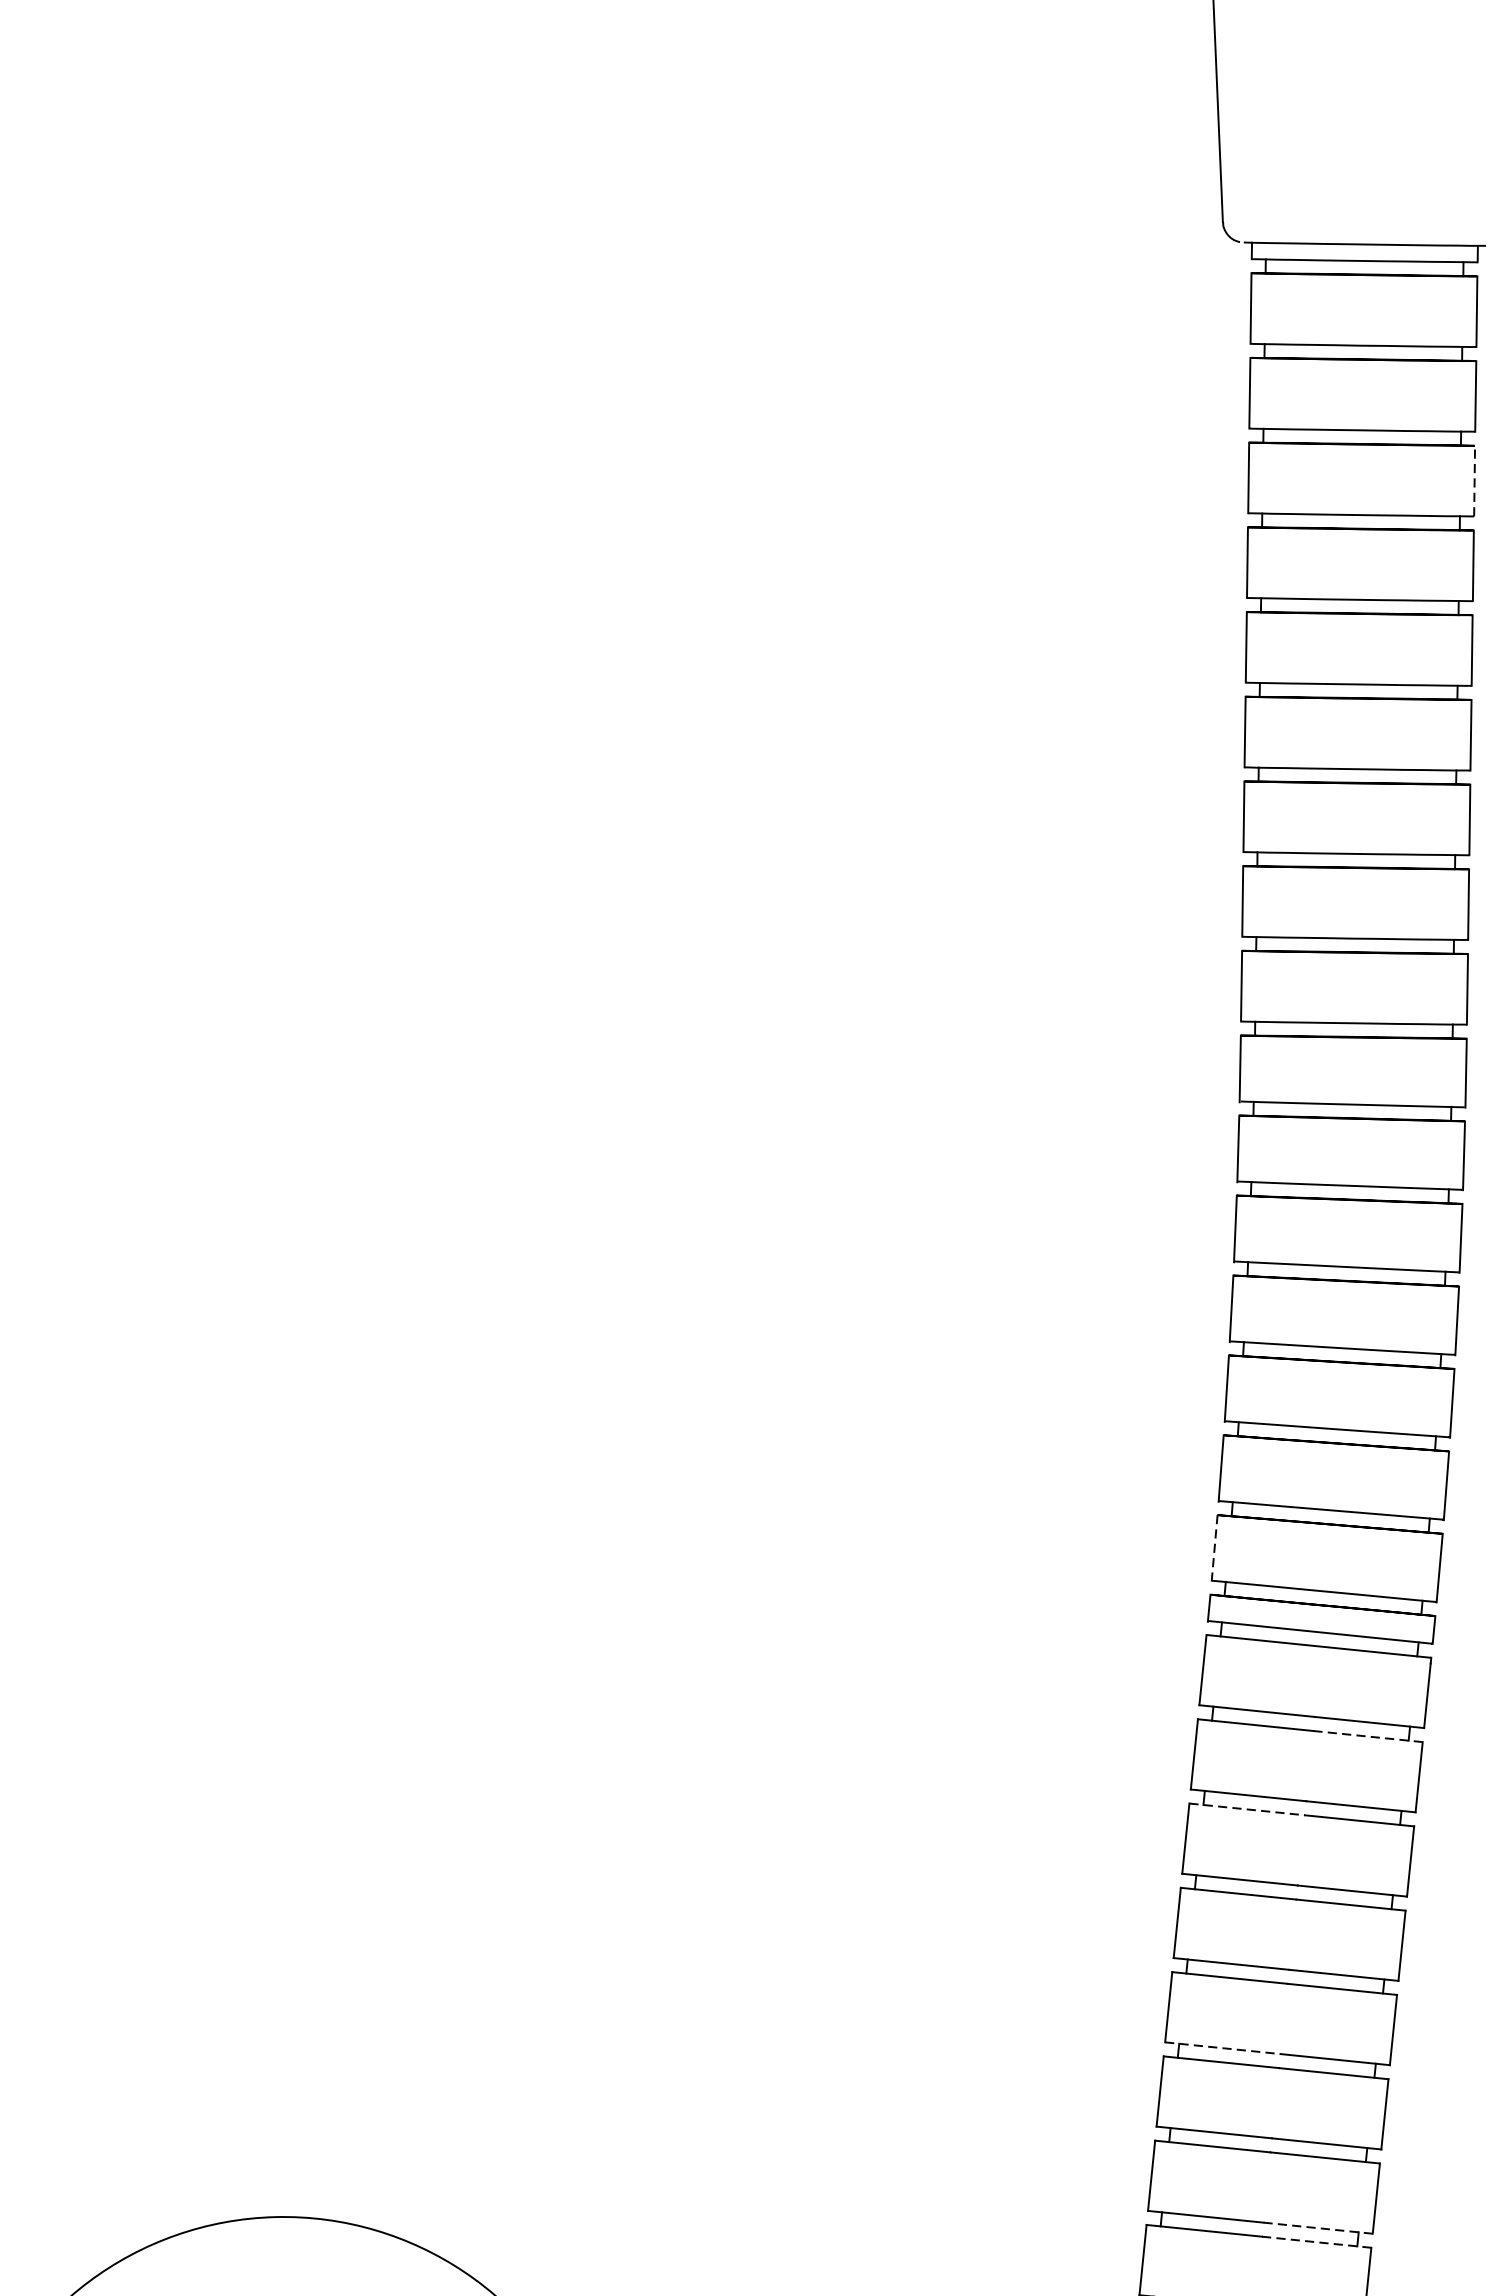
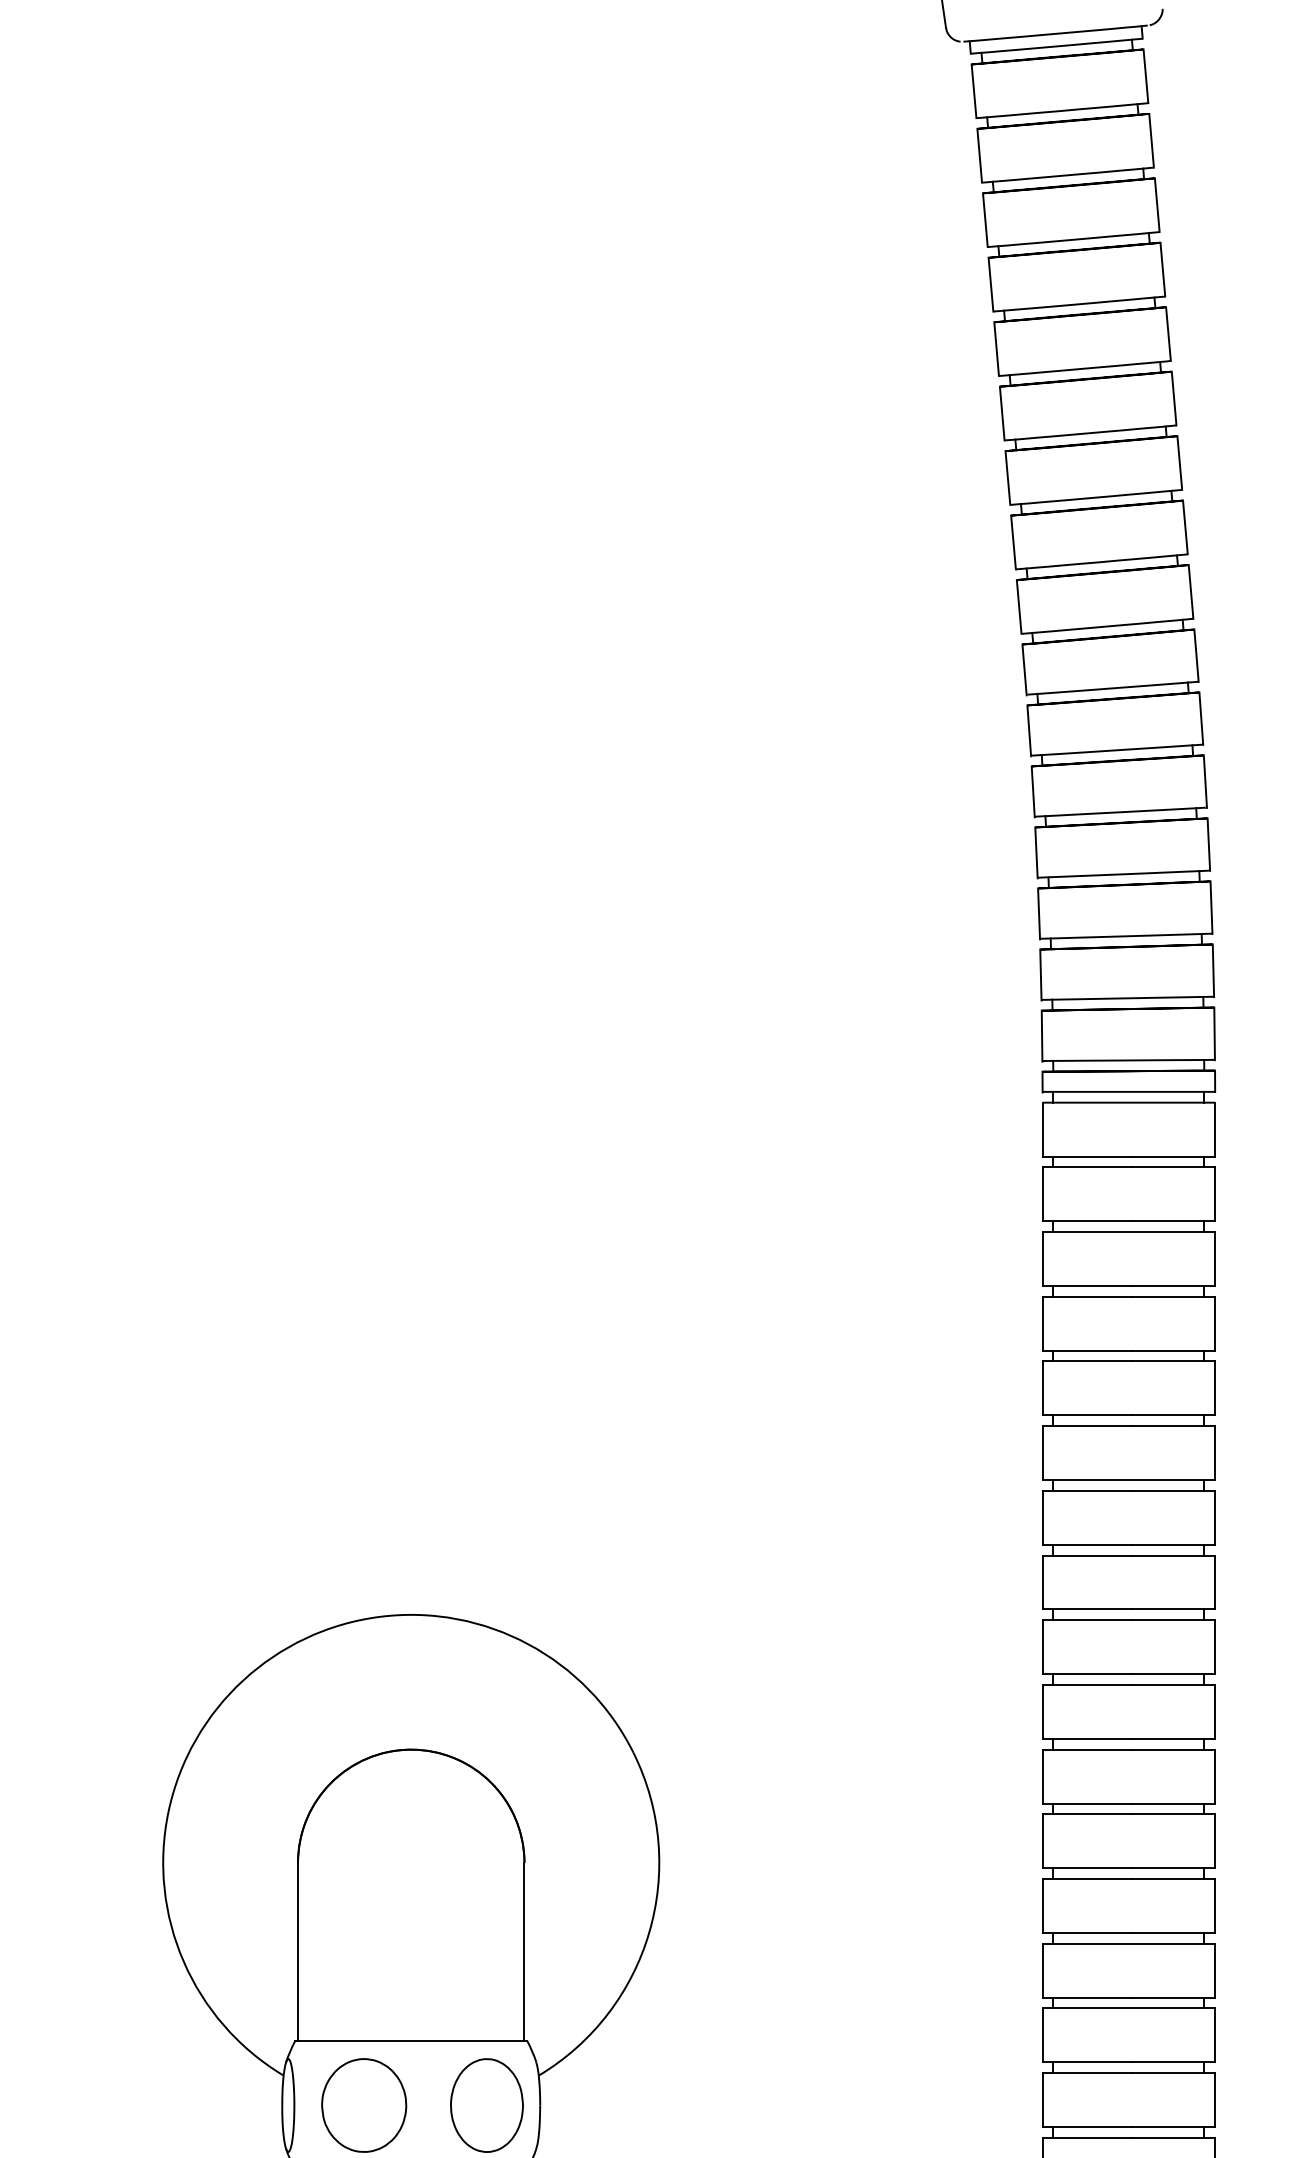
line: (1474, 481) -> (1157, 205), dashed -> solid
line: (1215, 1548) -> (1042, 1036), dashed -> solid
line: (1368, 1736) -> (1173, 1167), dashed -> solid
line: (1247, 1810) -> (1087, 1232), dashed -> solid
line: (1223, 2048) -> (1087, 1415), dashed -> solid
line: (1318, 2227) -> (1173, 1544), dashed -> solid
line: (1317, 2242) -> (1173, 1555), dashed -> solid

